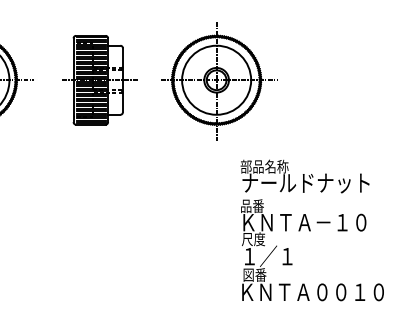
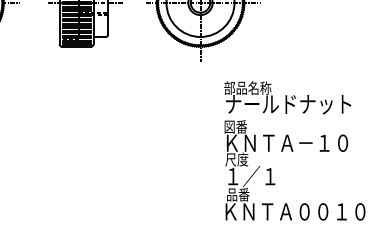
text: (246, 205) -> (229, 126), 品番 -> 図番
text: (248, 274) -> (231, 194), 図番 -> 品番

